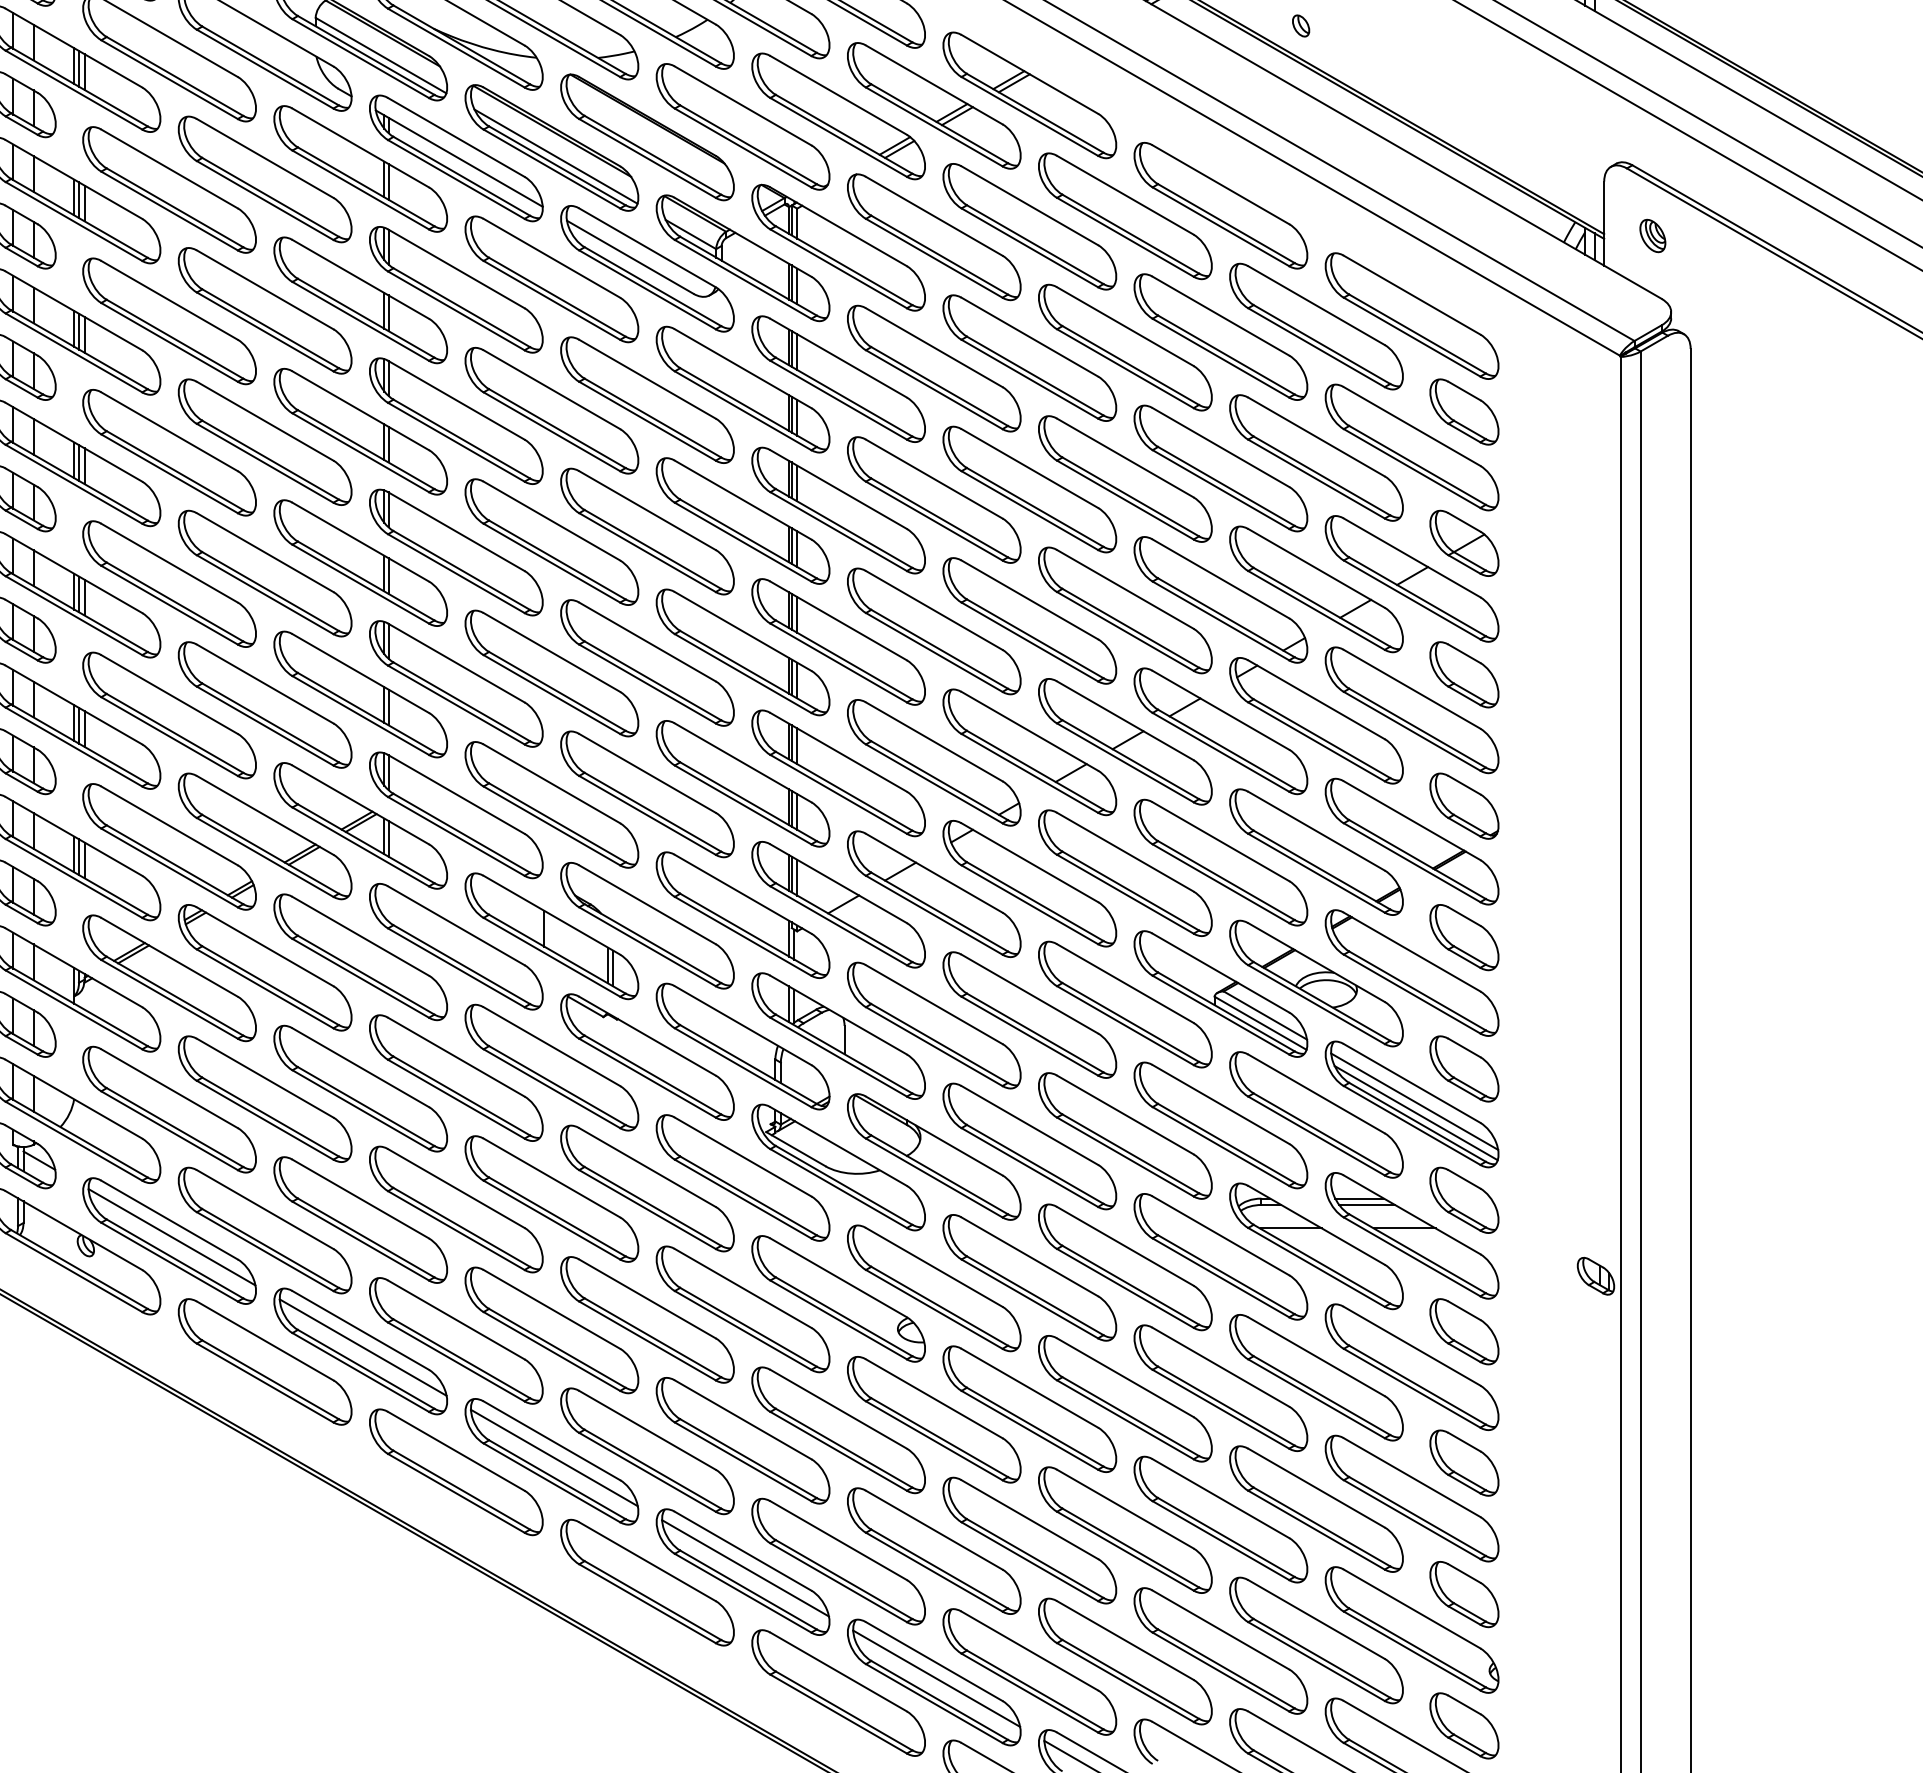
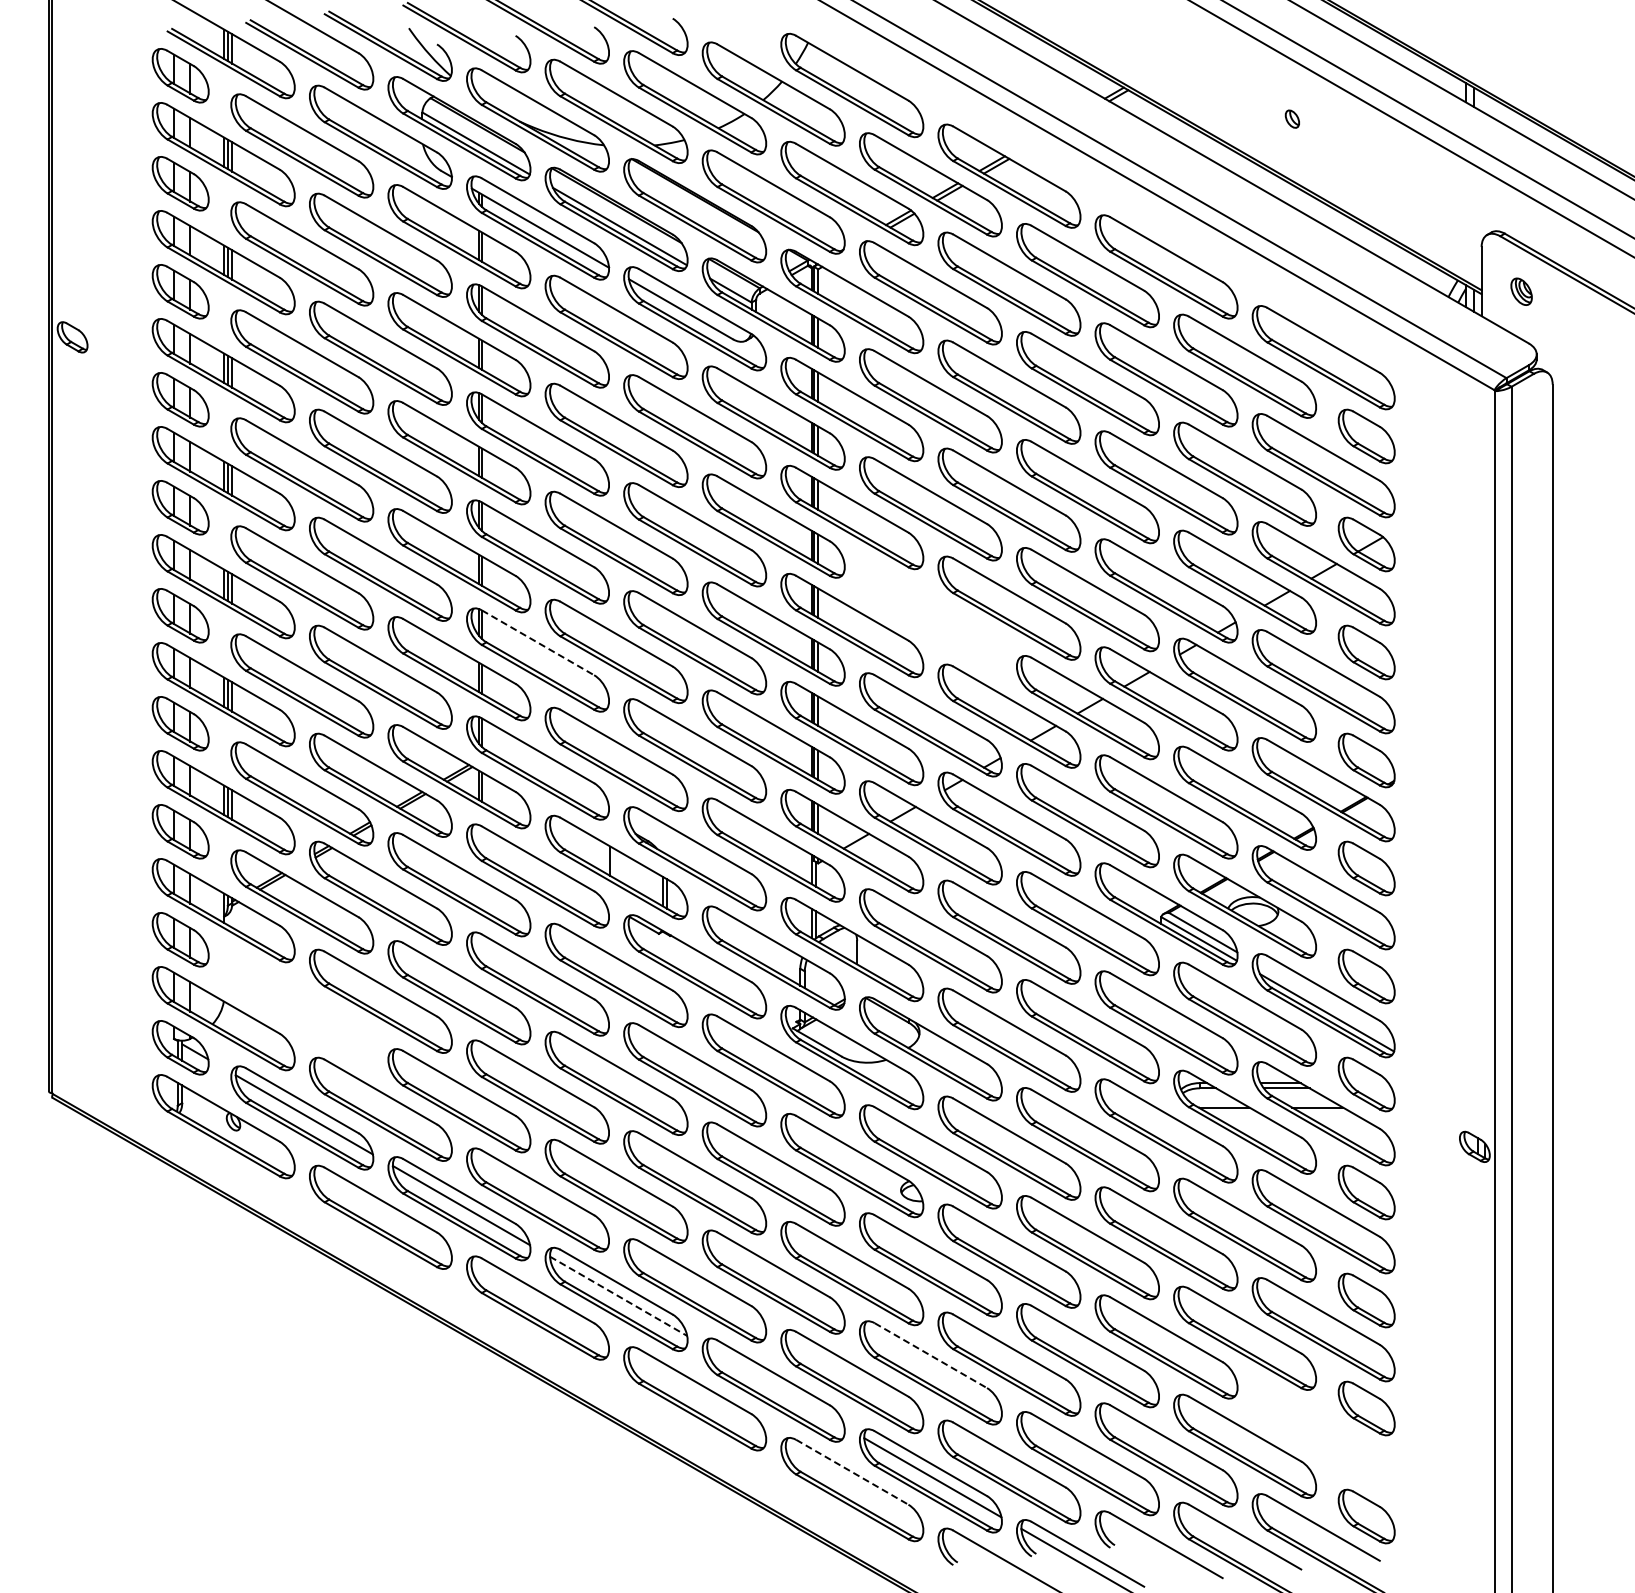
part: (1299, 25) -> (1291, 118), moved
part: (933, 630) -> (930, 616), removed
line: (456, 662) -> (538, 642), solid -> dashed
line: (1414, 1101) -> (1325, 1003), removed
part: (169, 1109) -> (302, 1009), removed
line: (555, 1458) -> (619, 1296), solid -> dashed
line: (933, 1529) -> (930, 1355), solid -> dashed
line: (745, 1567) -> (775, 1386), removed
part: (1411, 1629) -> (1323, 1437), removed
line: (838, 1672) -> (852, 1472), solid -> dashed

